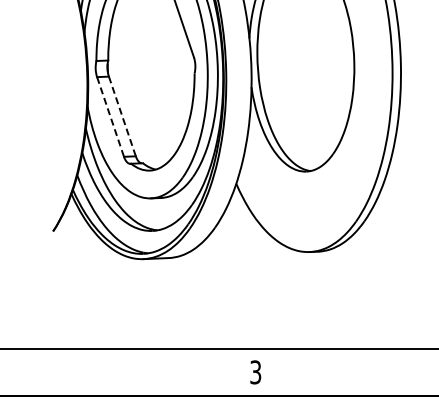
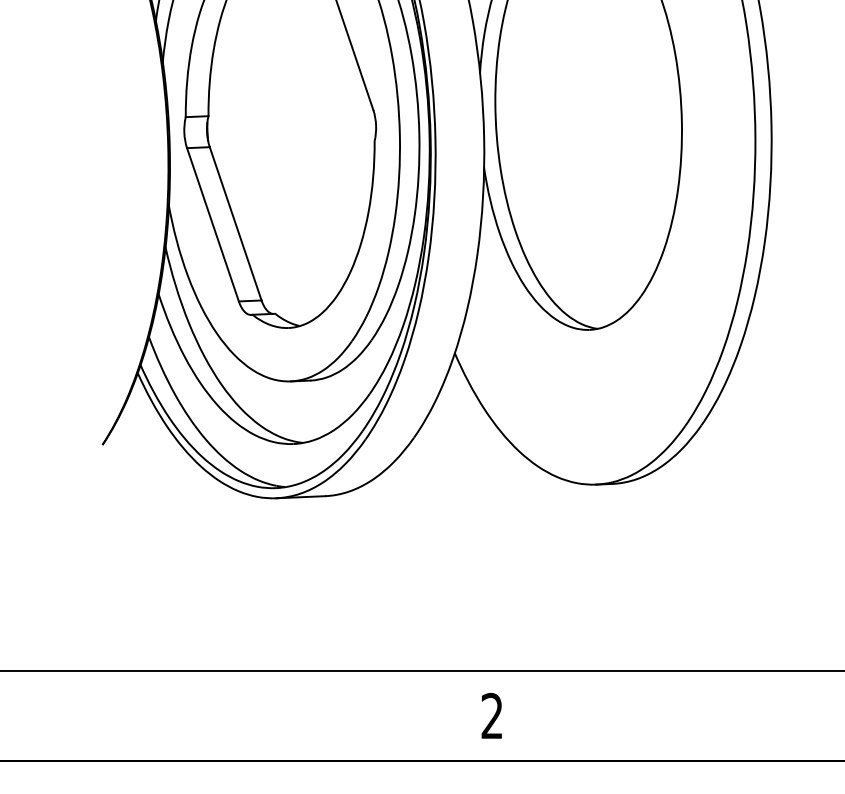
line: (122, 116) -> (235, 223), dashed -> solid
line: (110, 117) -> (212, 225), dashed -> solid
text: (255, 372) -> (491, 716), 3 -> 2

